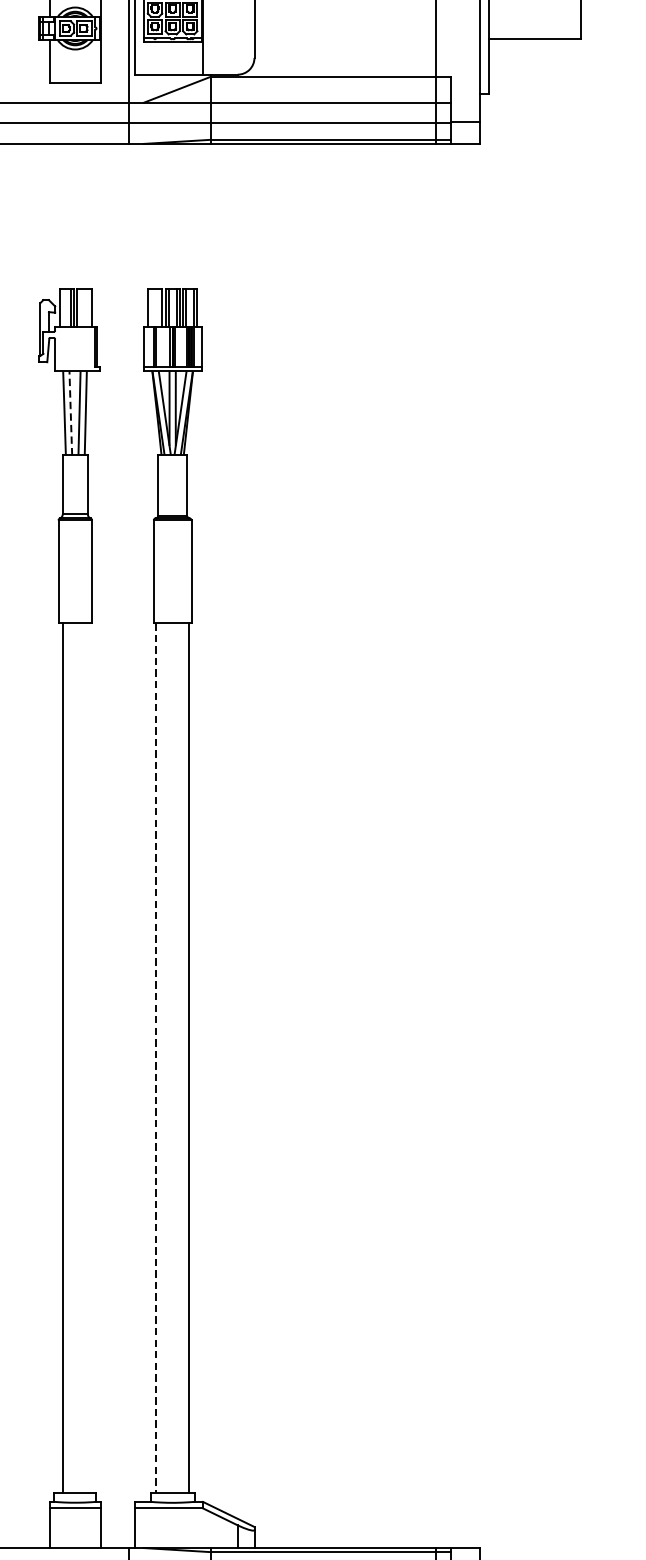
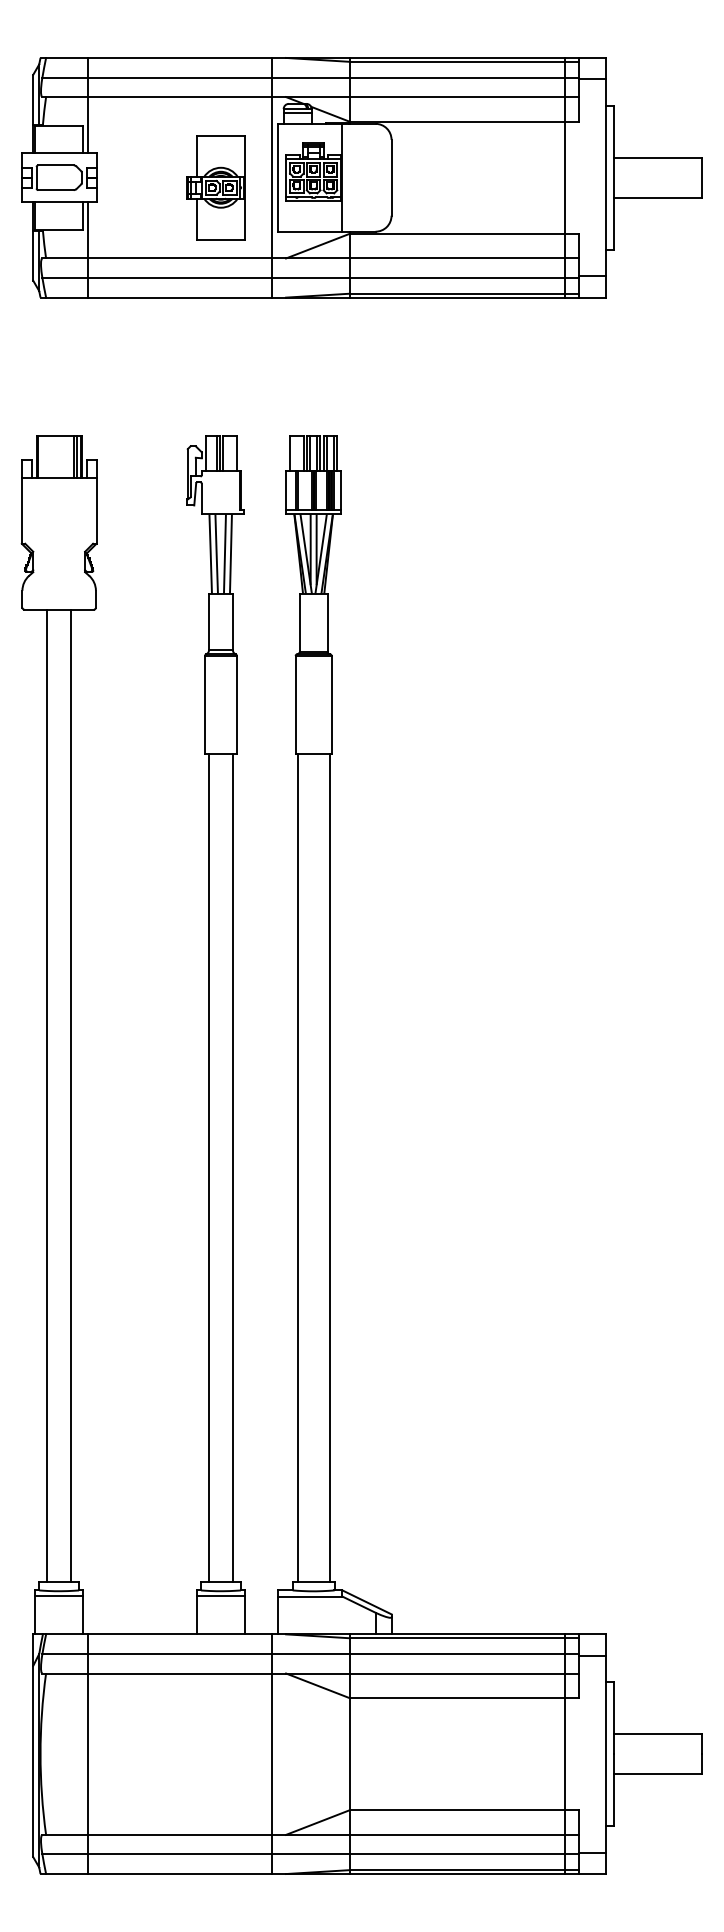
line: (70, 412) -> (216, 553), dashed -> solid
line: (87, 1057) -> (232, 1167), added
line: (155, 1058) -> (297, 1168), dashed -> solid

